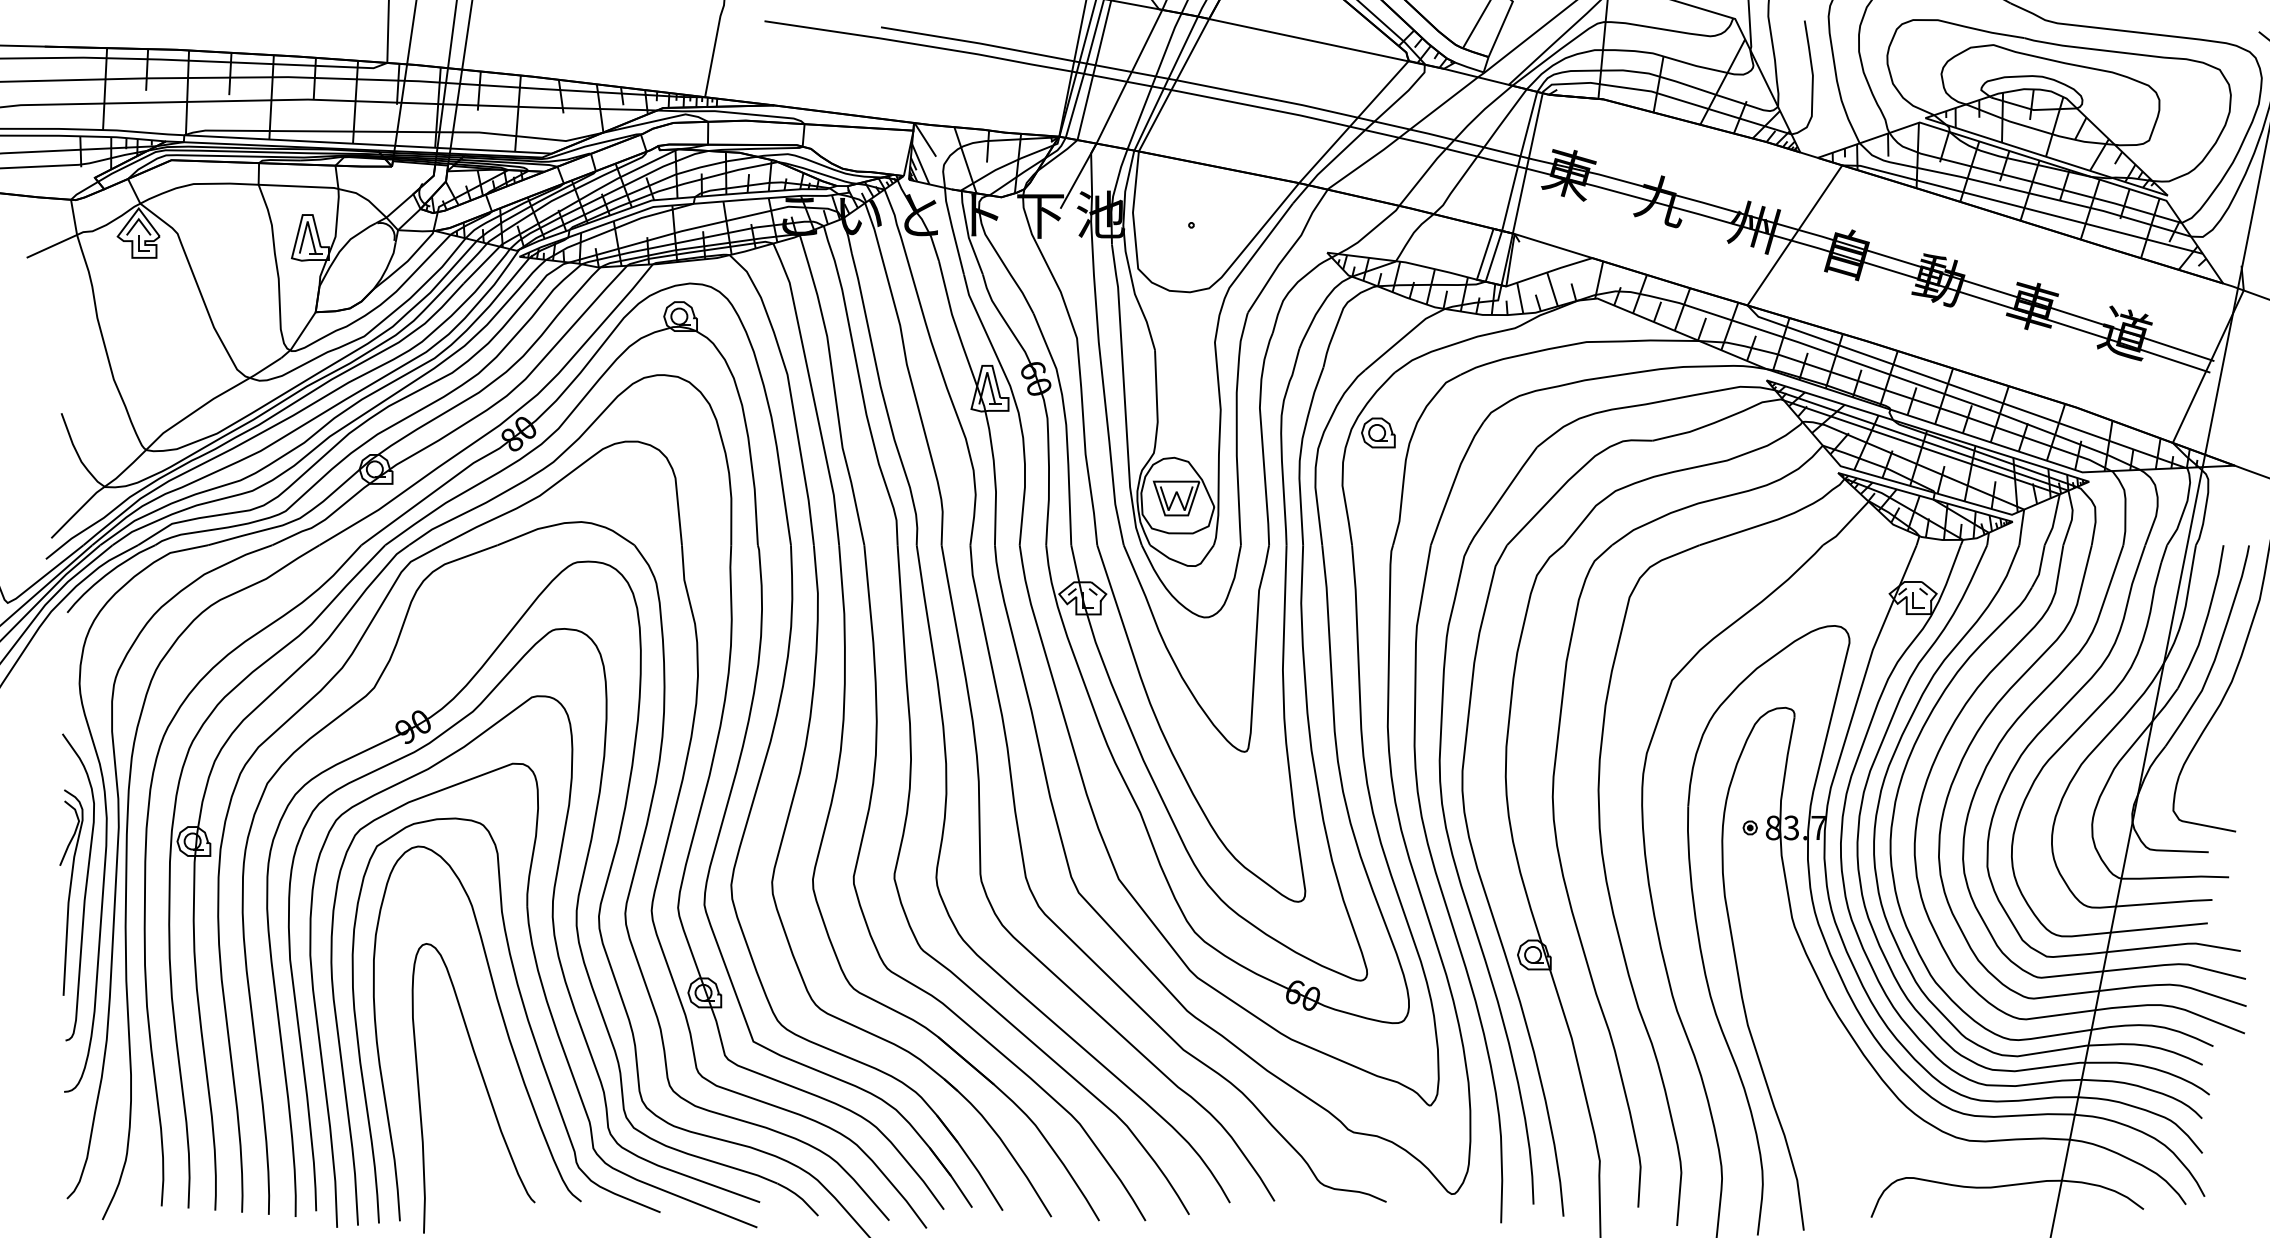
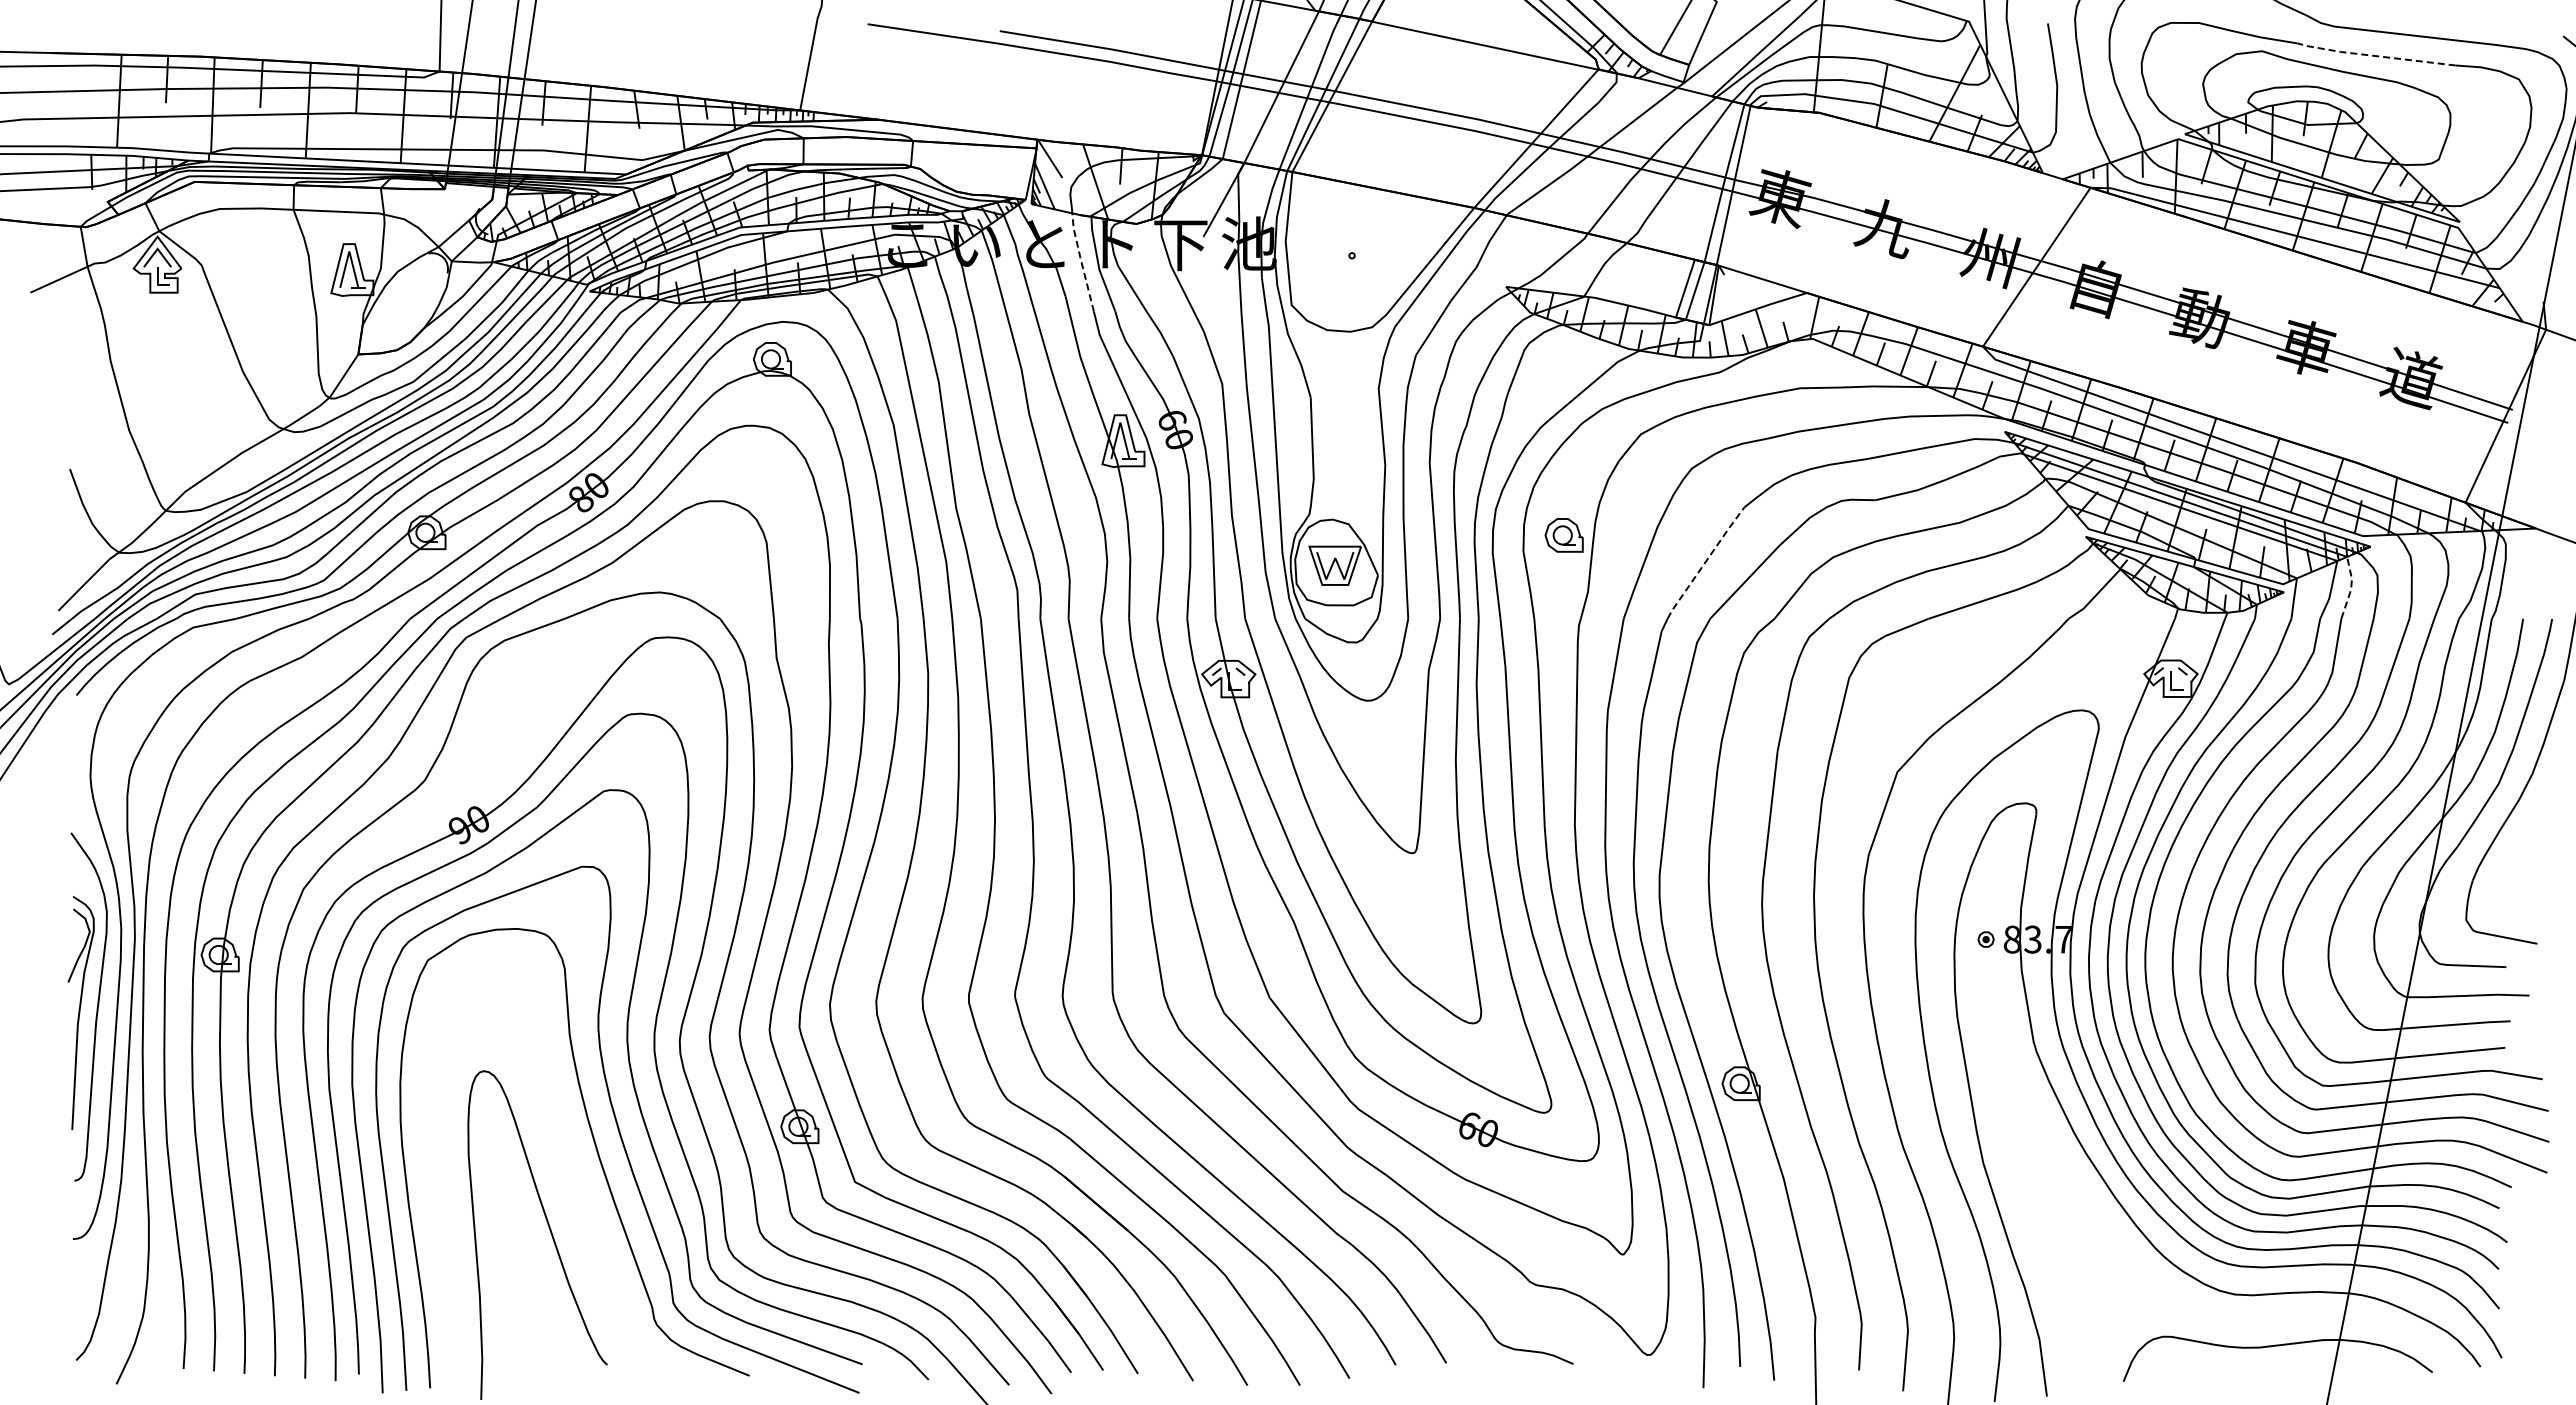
line: (2092, 48) -> (2374, 55), solid -> dashed
line: (953, 229) -> (1081, 260), solid -> dashed
part: (1377, 433) -> (1563, 535), moved
line: (1502, 495) -> (1705, 562), solid -> dashed
line: (2072, 517) -> (2351, 587), solid -> dashed
curve: (503, 1023) -> (571, 1161), removed

